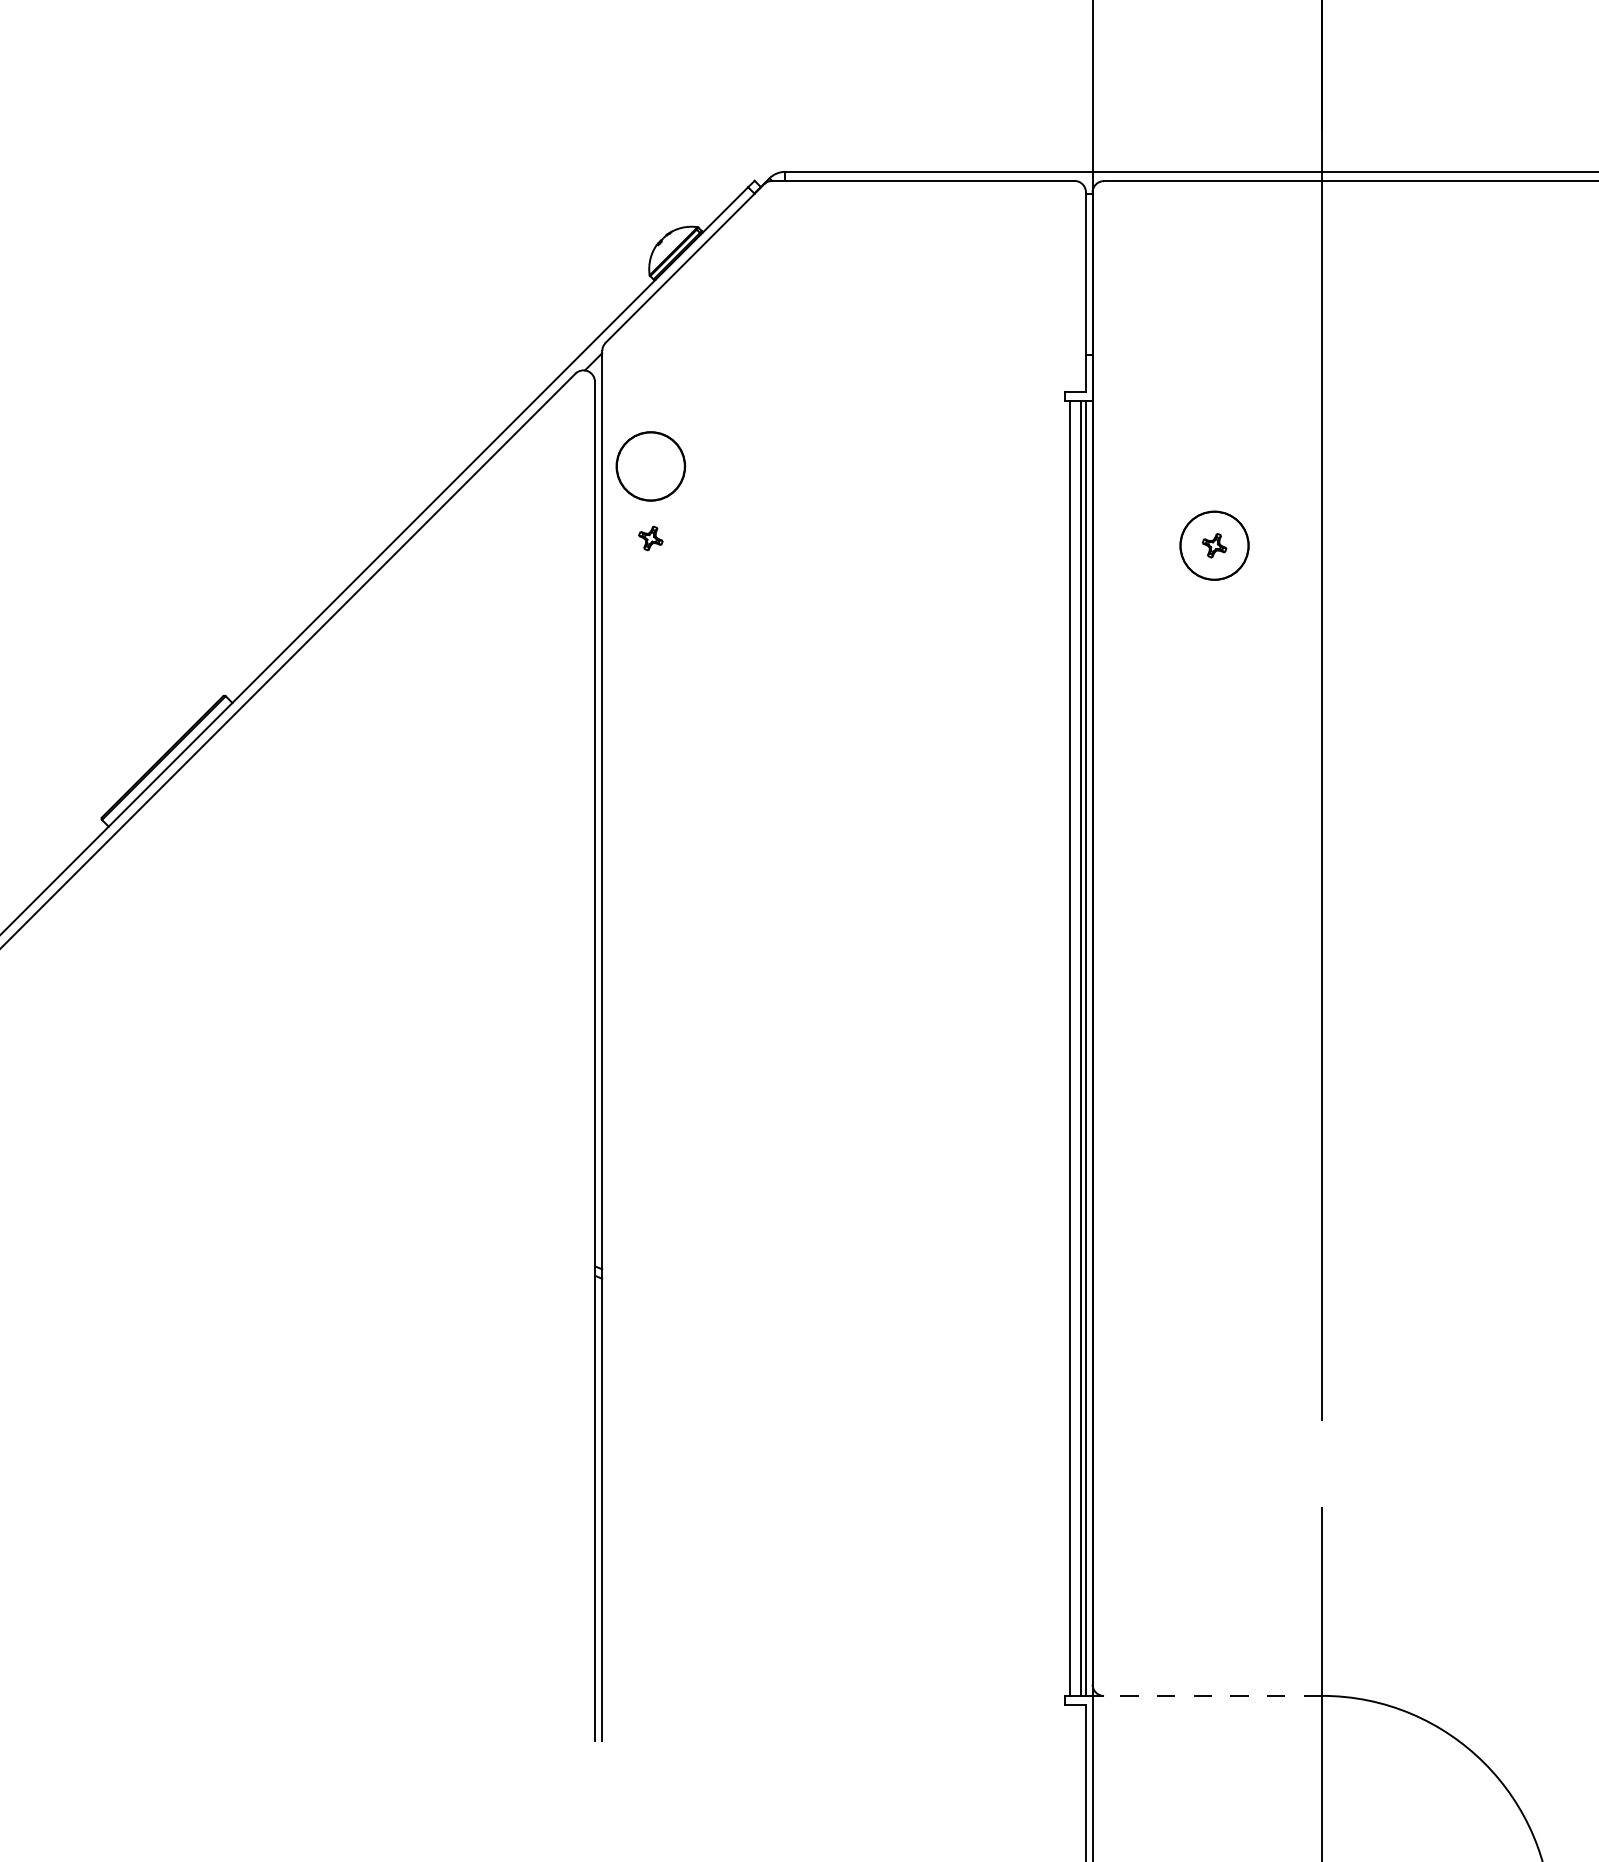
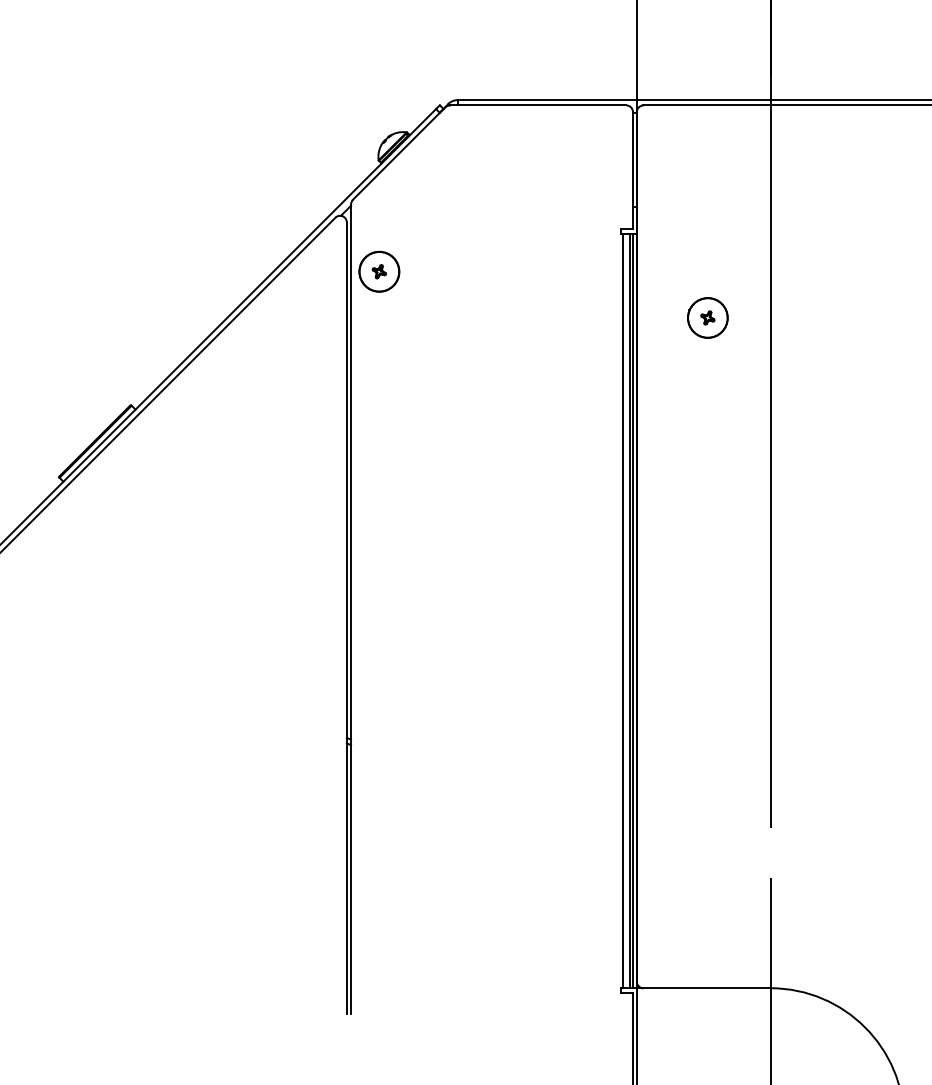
part: (651, 538) -> (379, 271), moved
line: (1213, 1696) -> (707, 988), dashed -> solid

